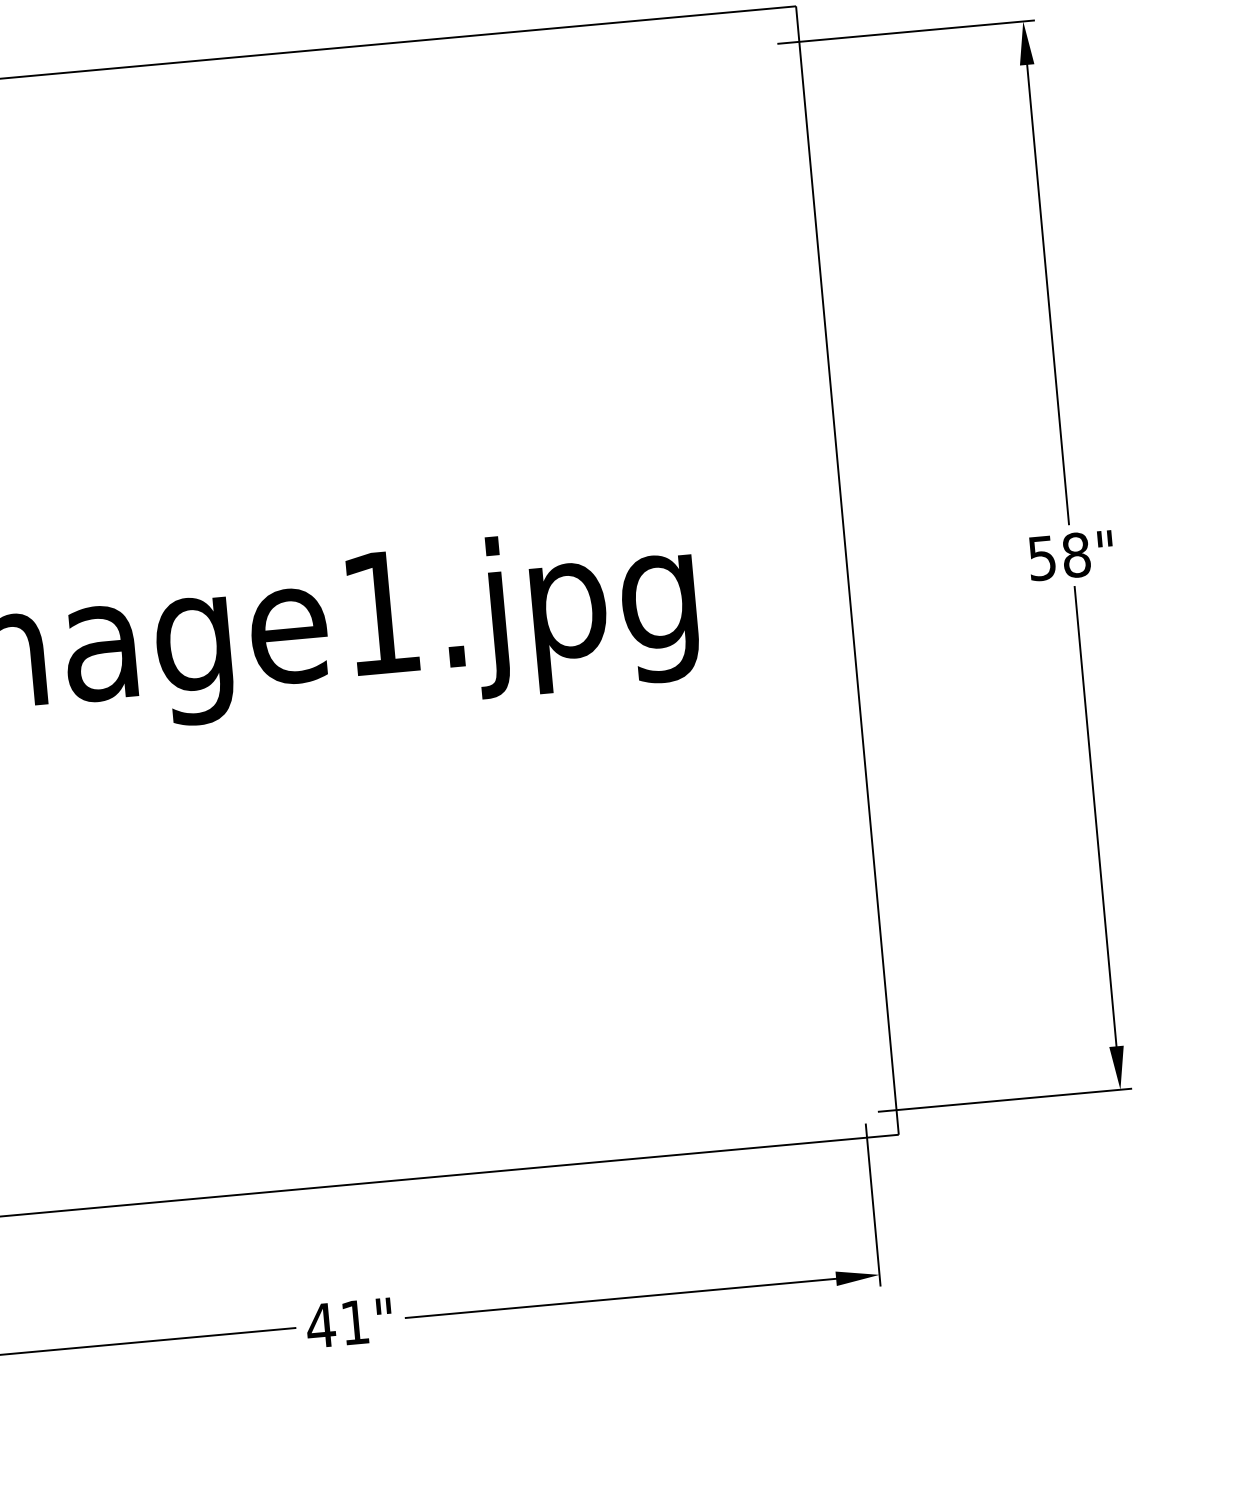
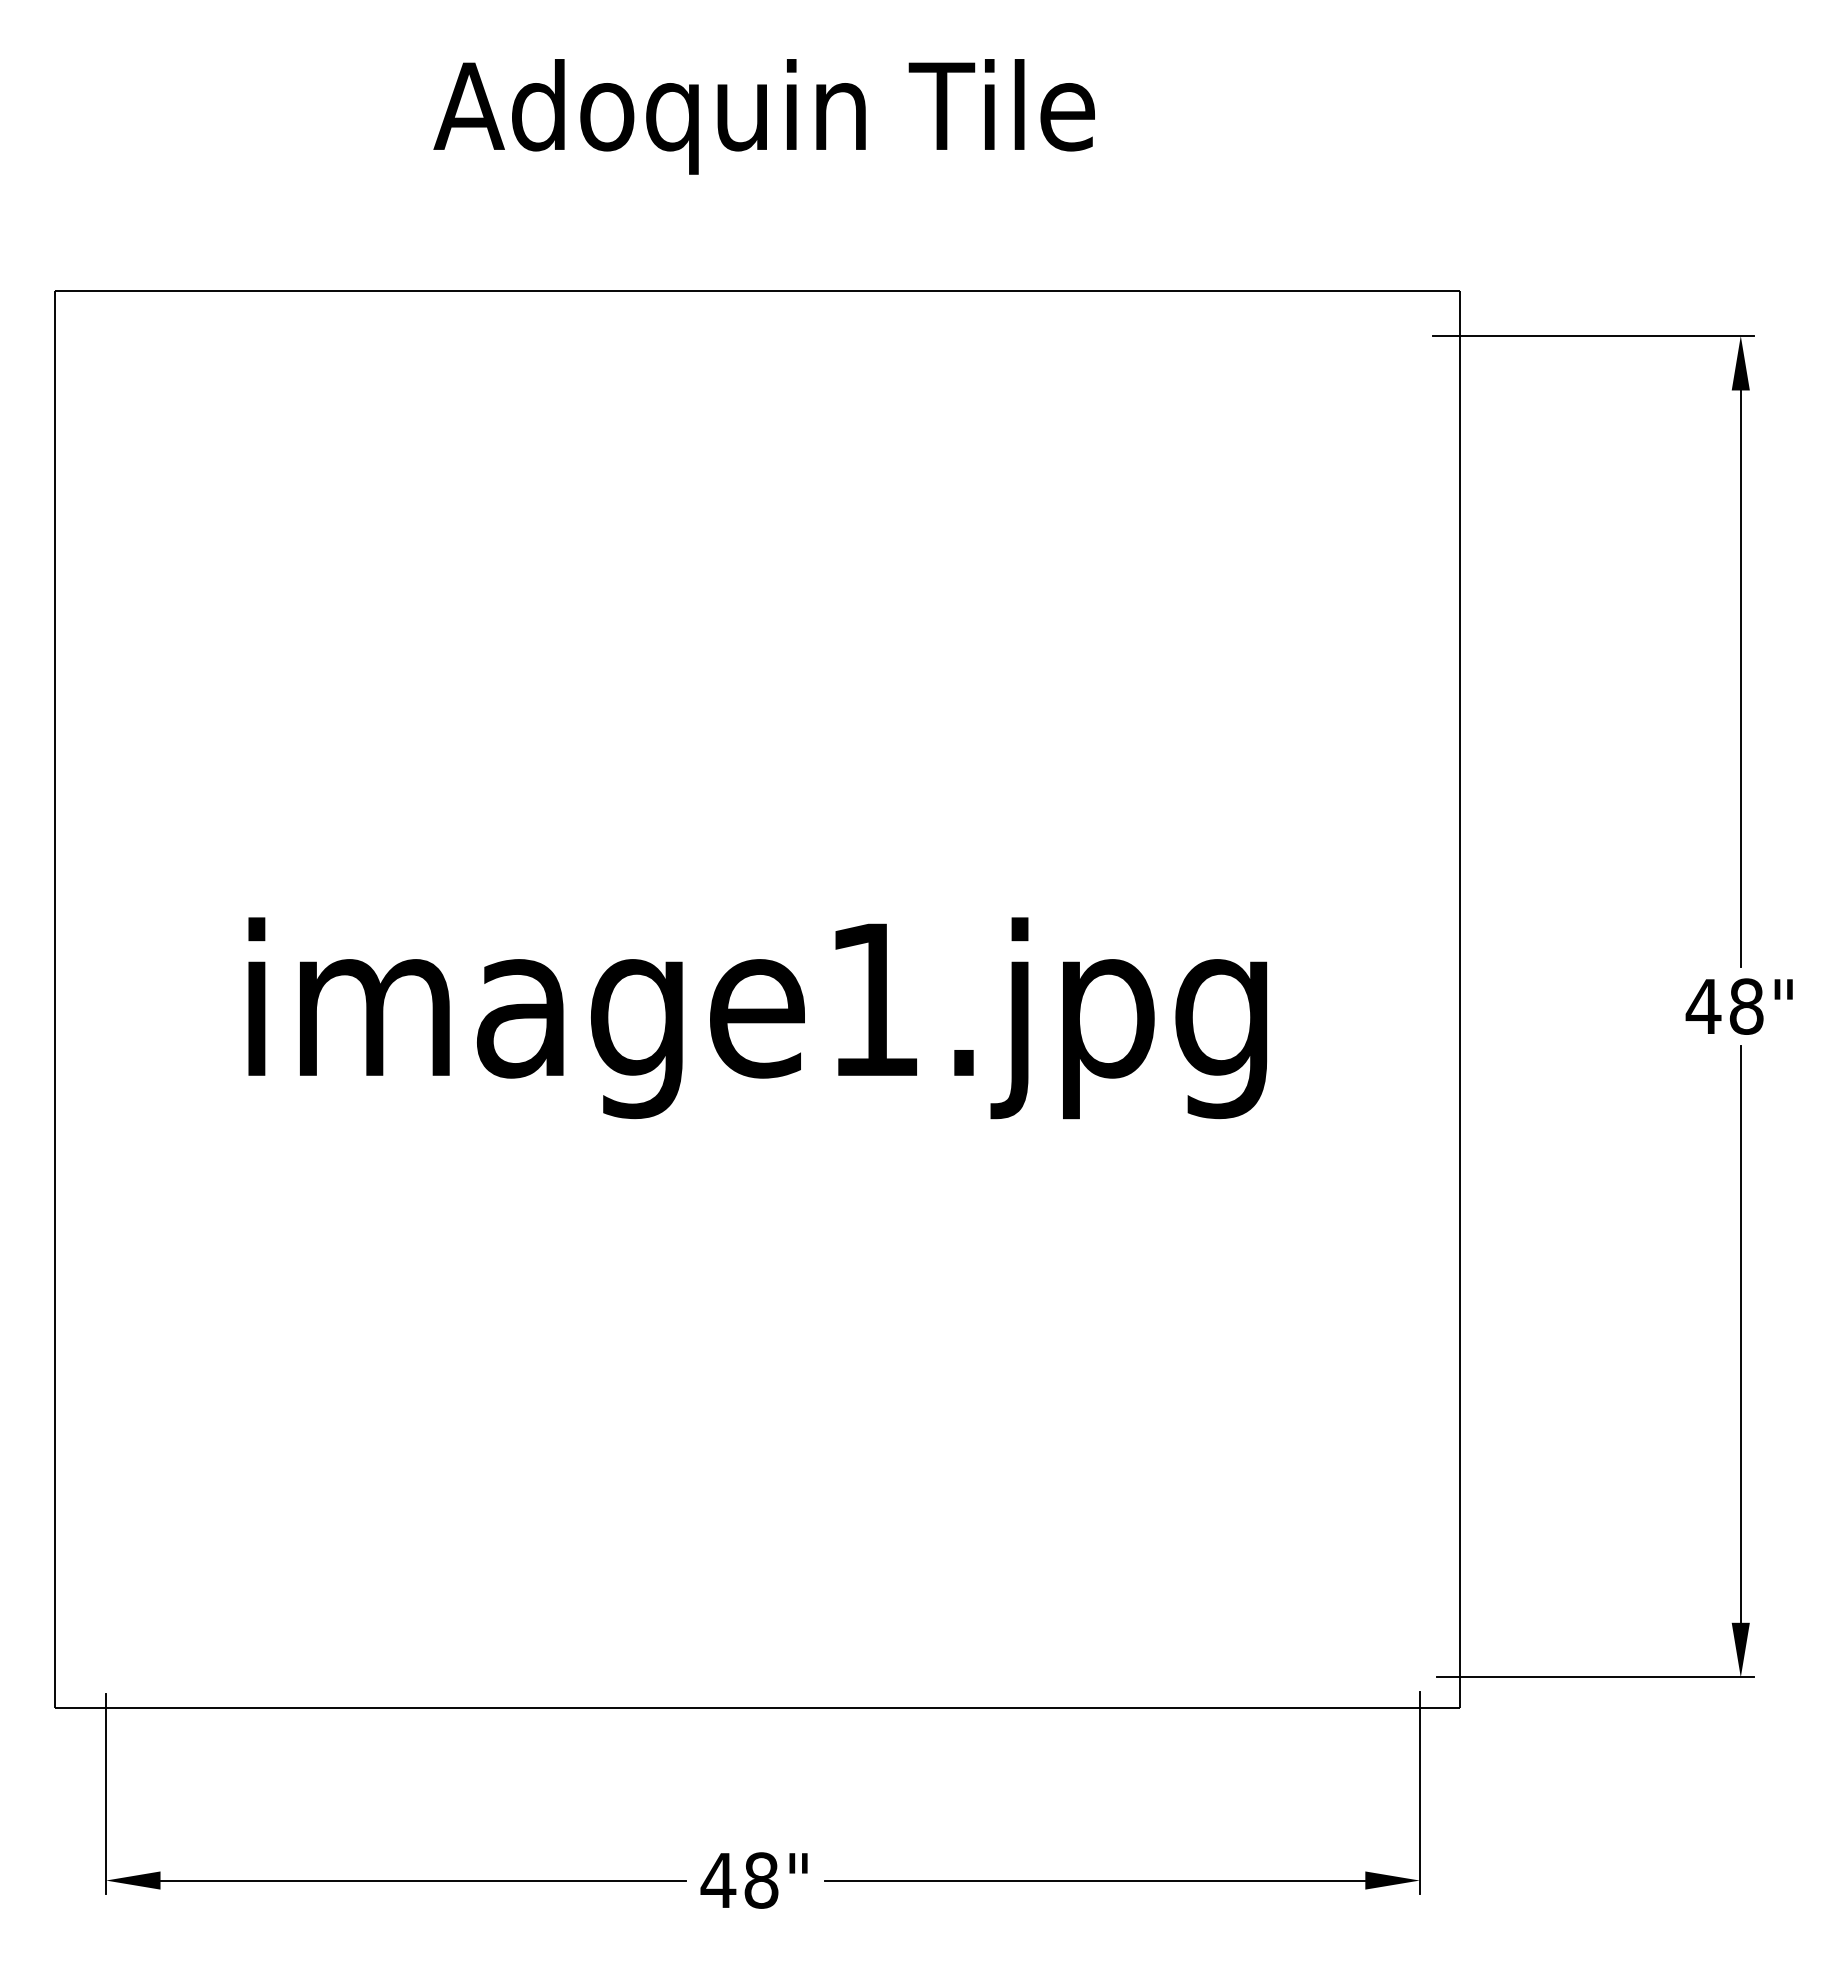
text: (1042, 558) -> (1703, 1006), 58" -> 48"
text: (355, 1322) -> (761, 1880), 41" -> 48"

